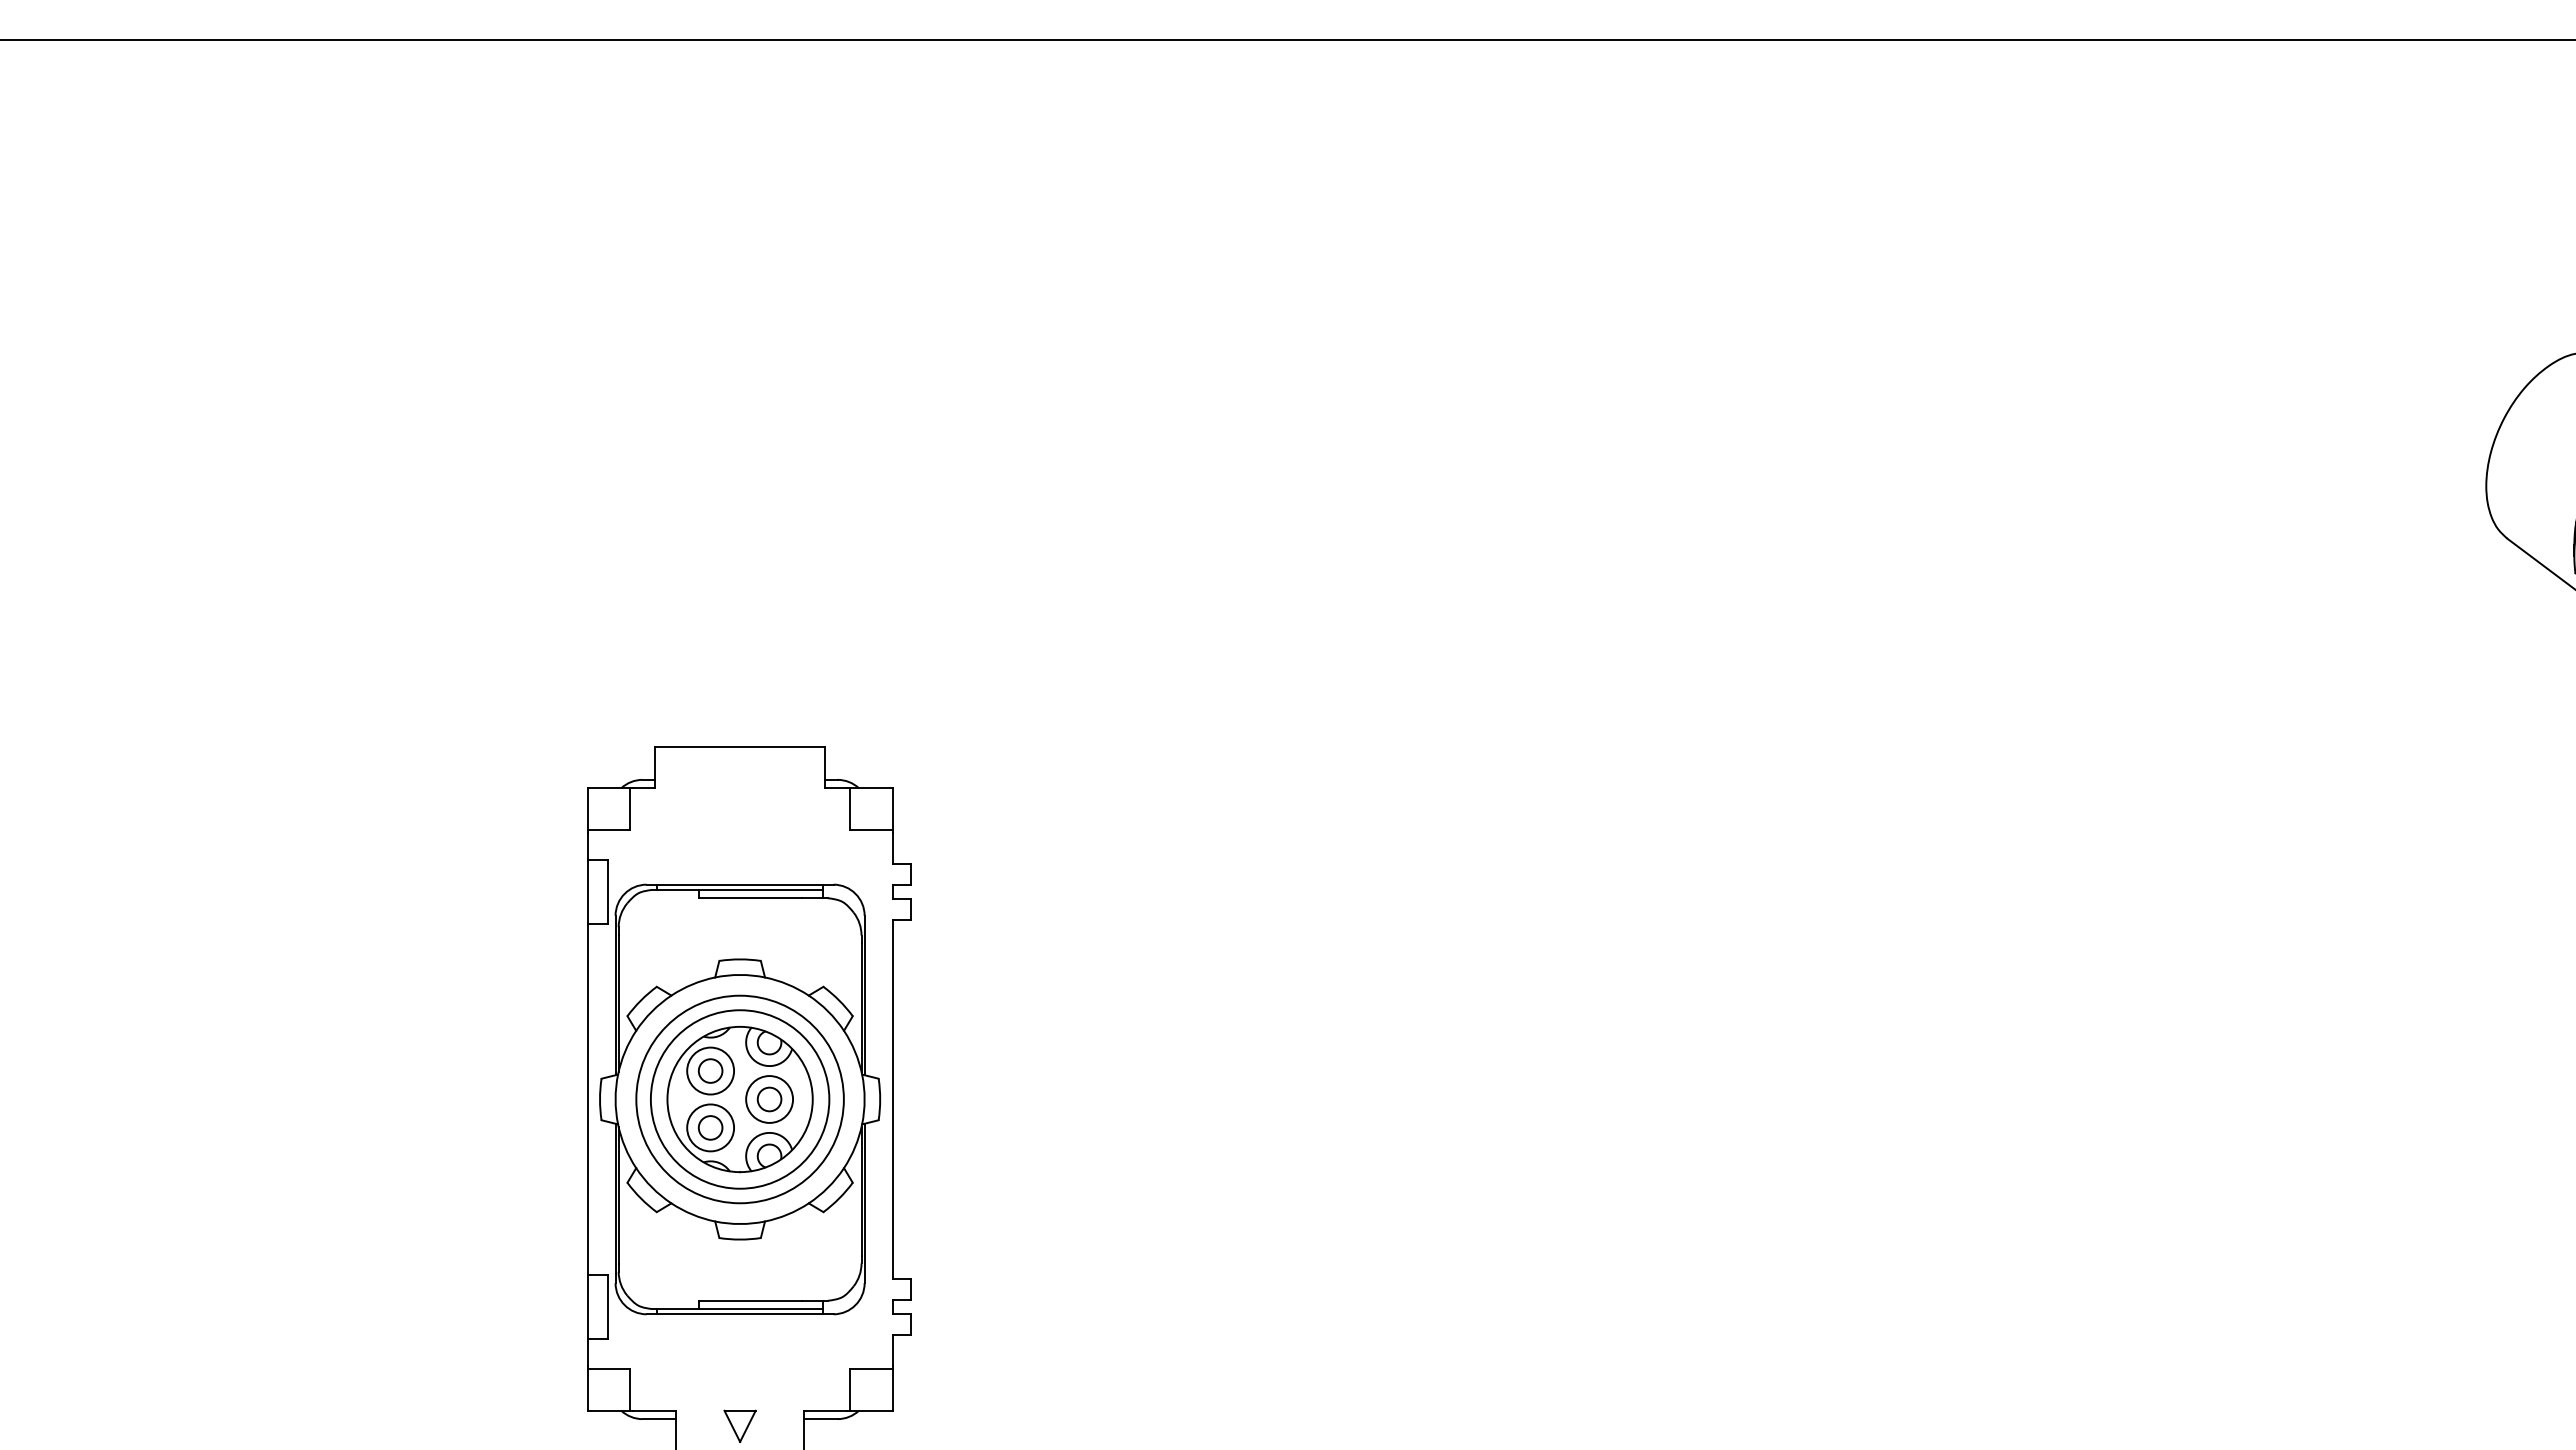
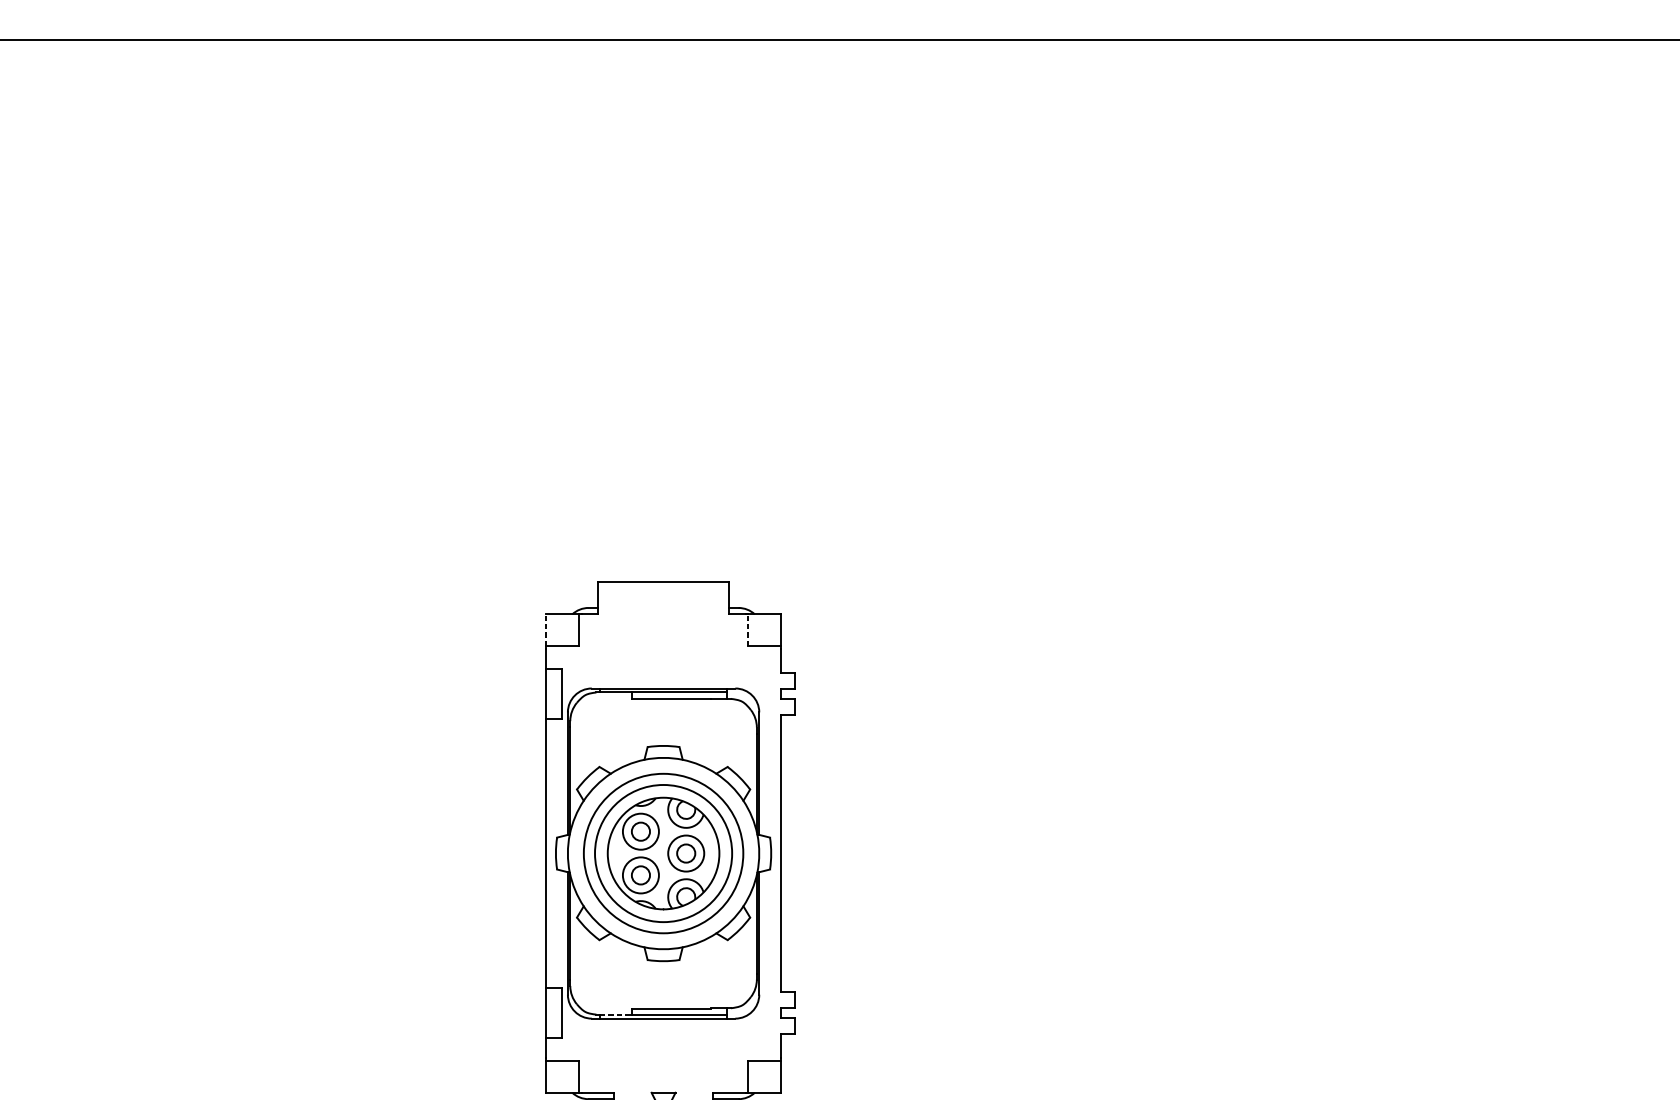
line: (587, 808) -> (546, 629), solid -> dashed
line: (850, 808) -> (748, 629), solid -> dashed
line: (677, 1309) -> (615, 1014), solid -> dashed

